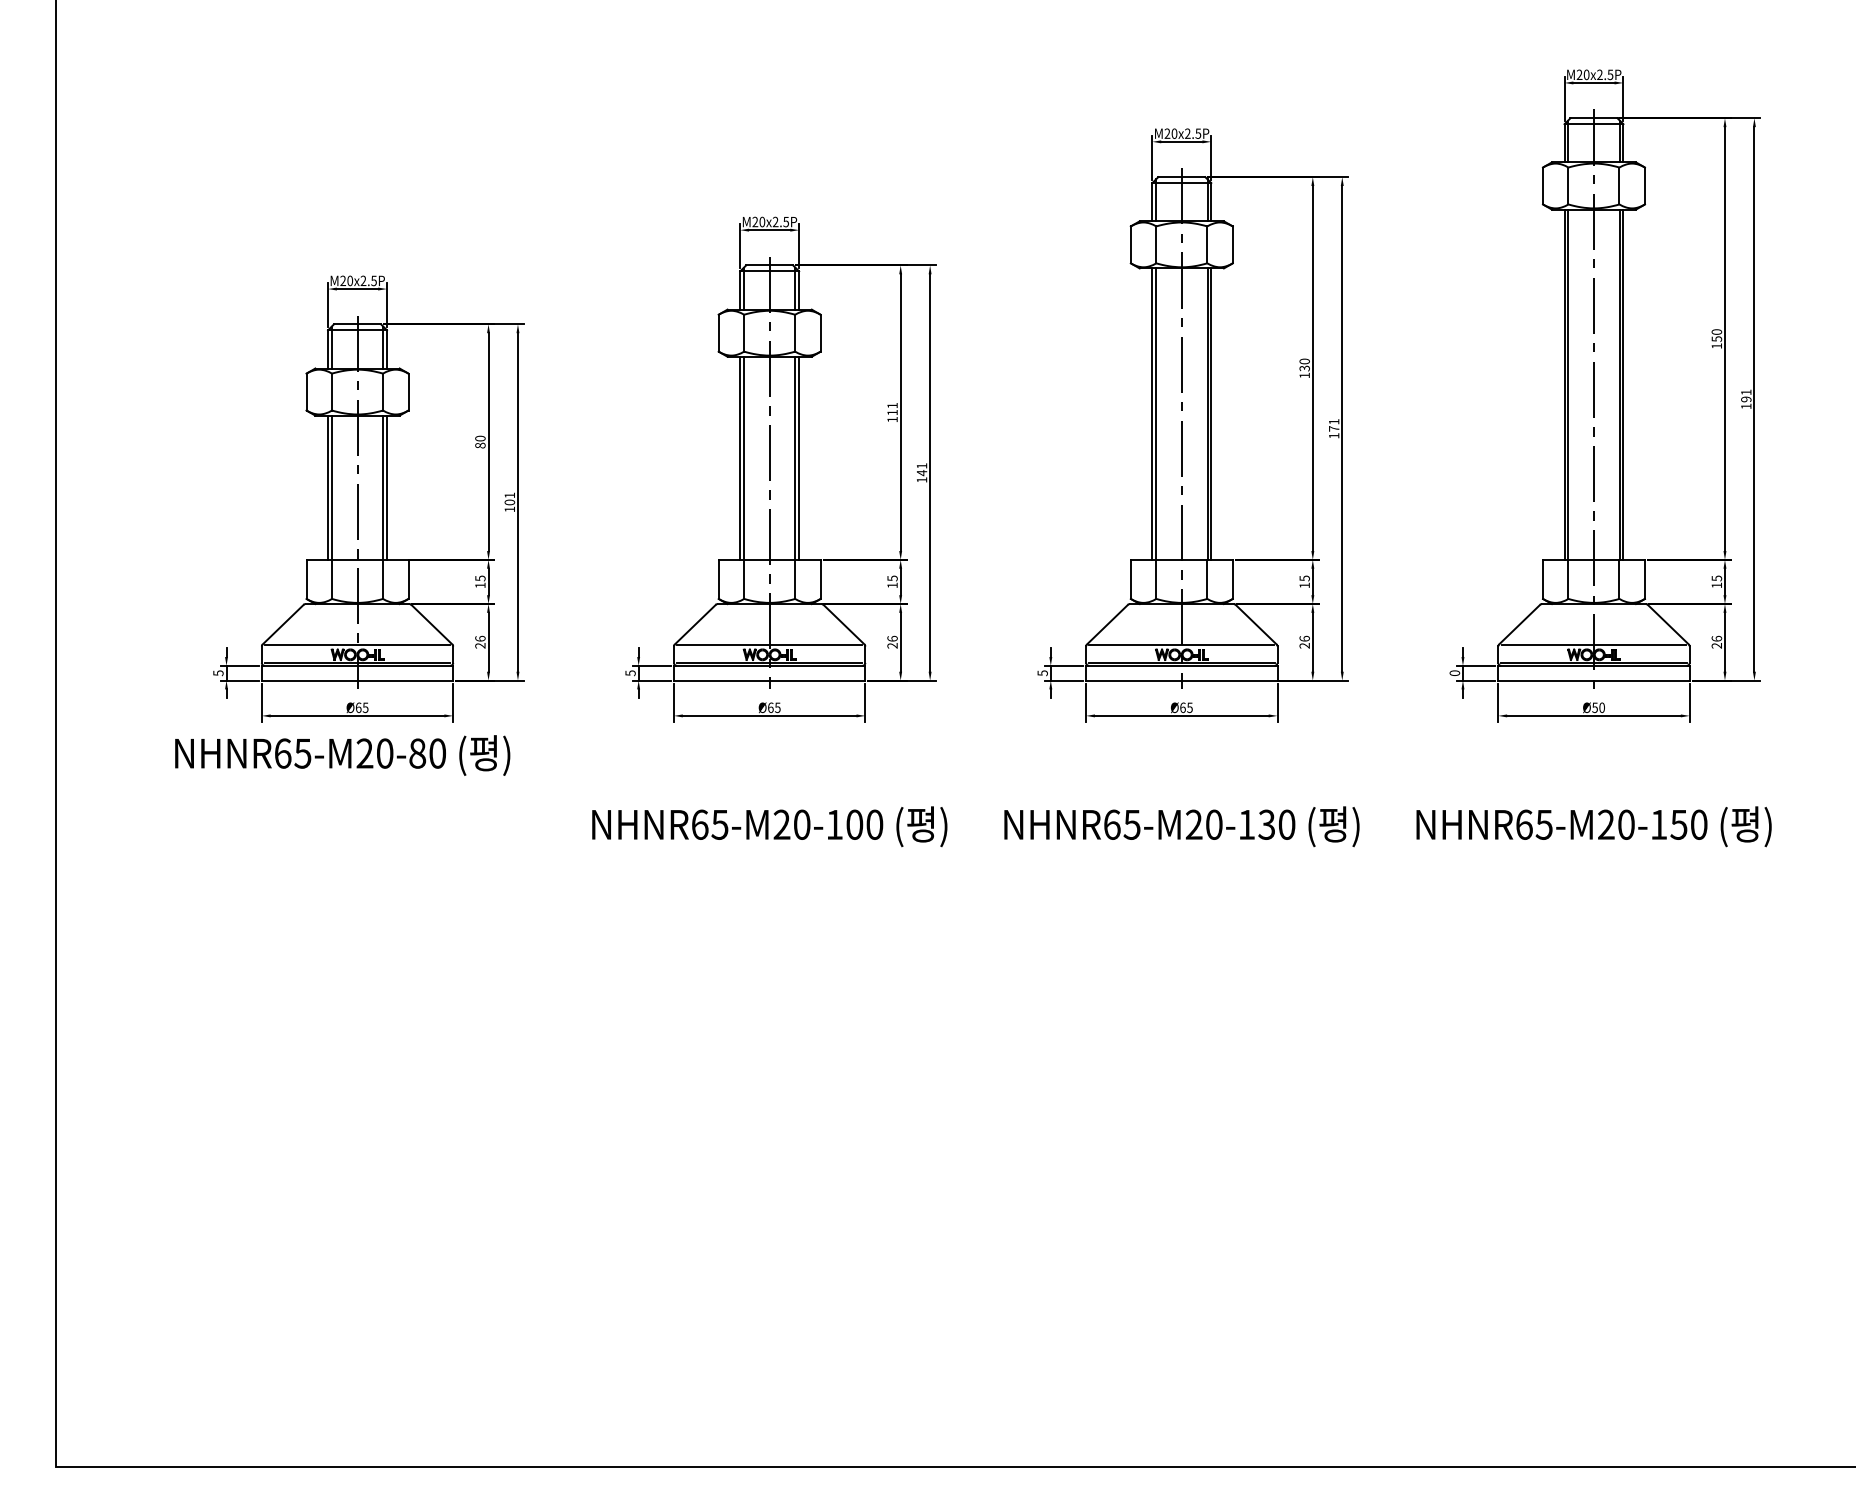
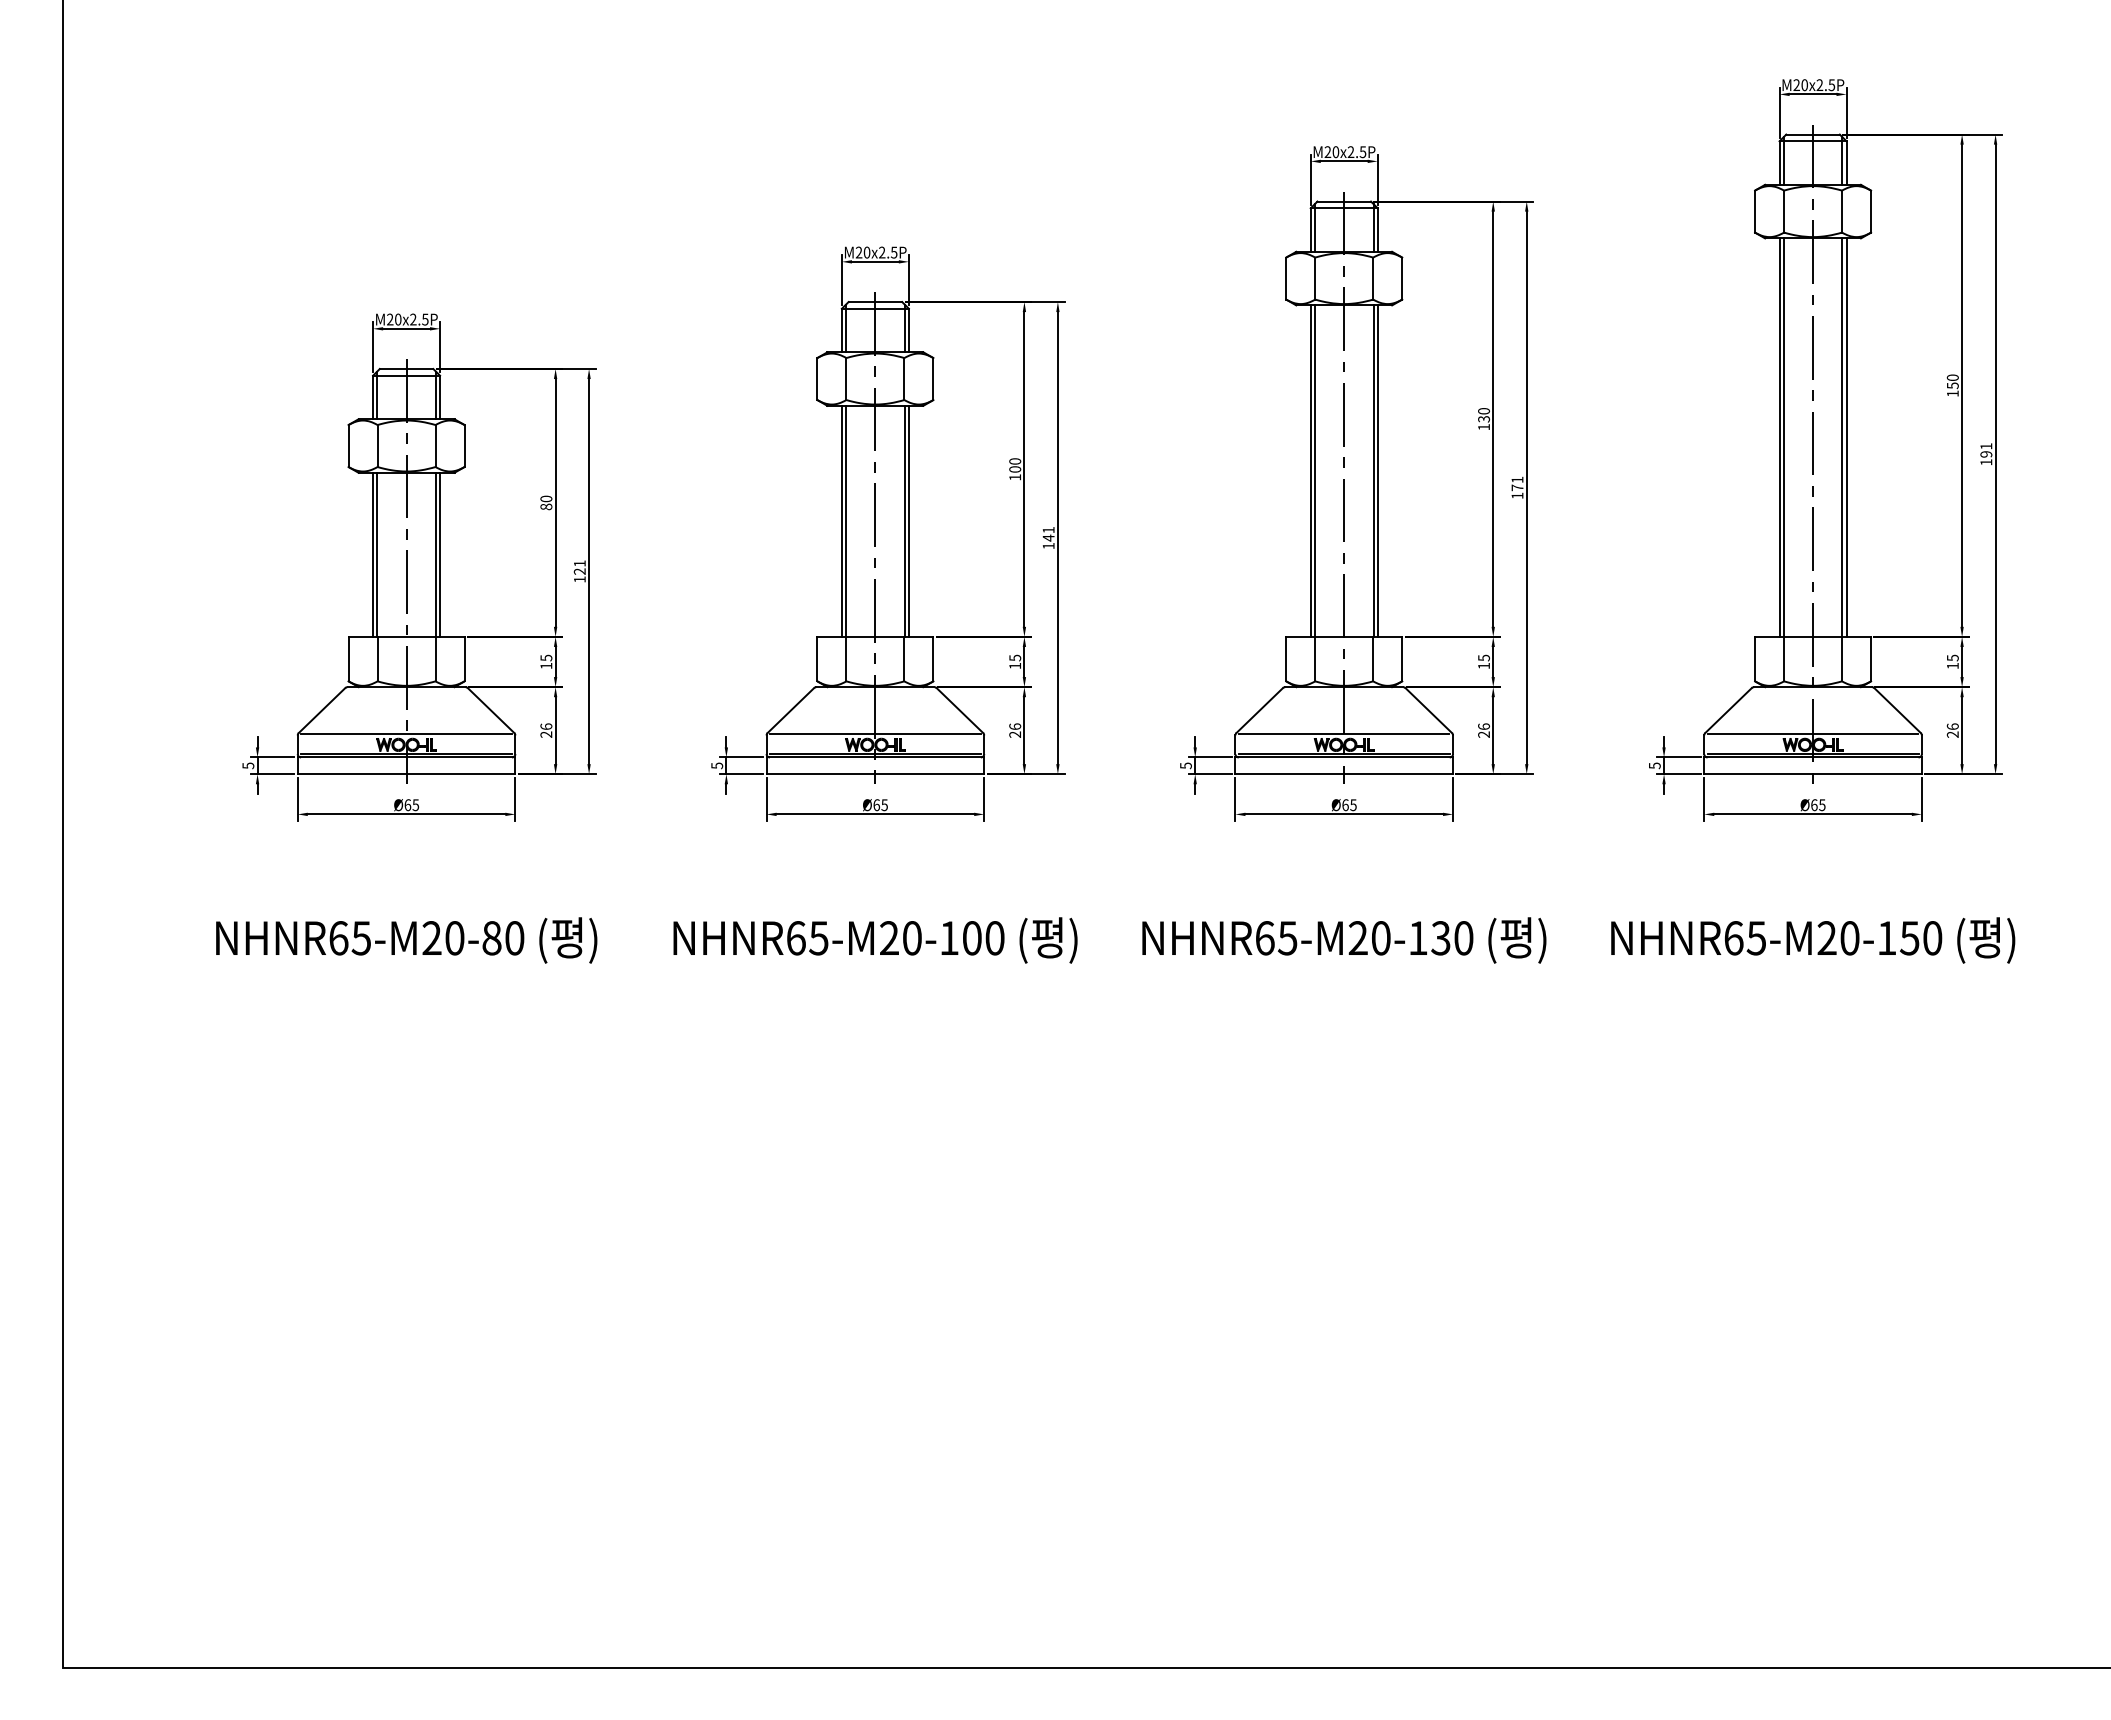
text: (892, 409) -> (1015, 465), 111 -> 100
text: (509, 502) -> (579, 571), 101 -> 121
text: (1454, 672) -> (1654, 765), 0 -> 5
text: (1598, 708) -> (1818, 805), Ø50 -> Ø65
text: (342, 755) -> (406, 940), moved

